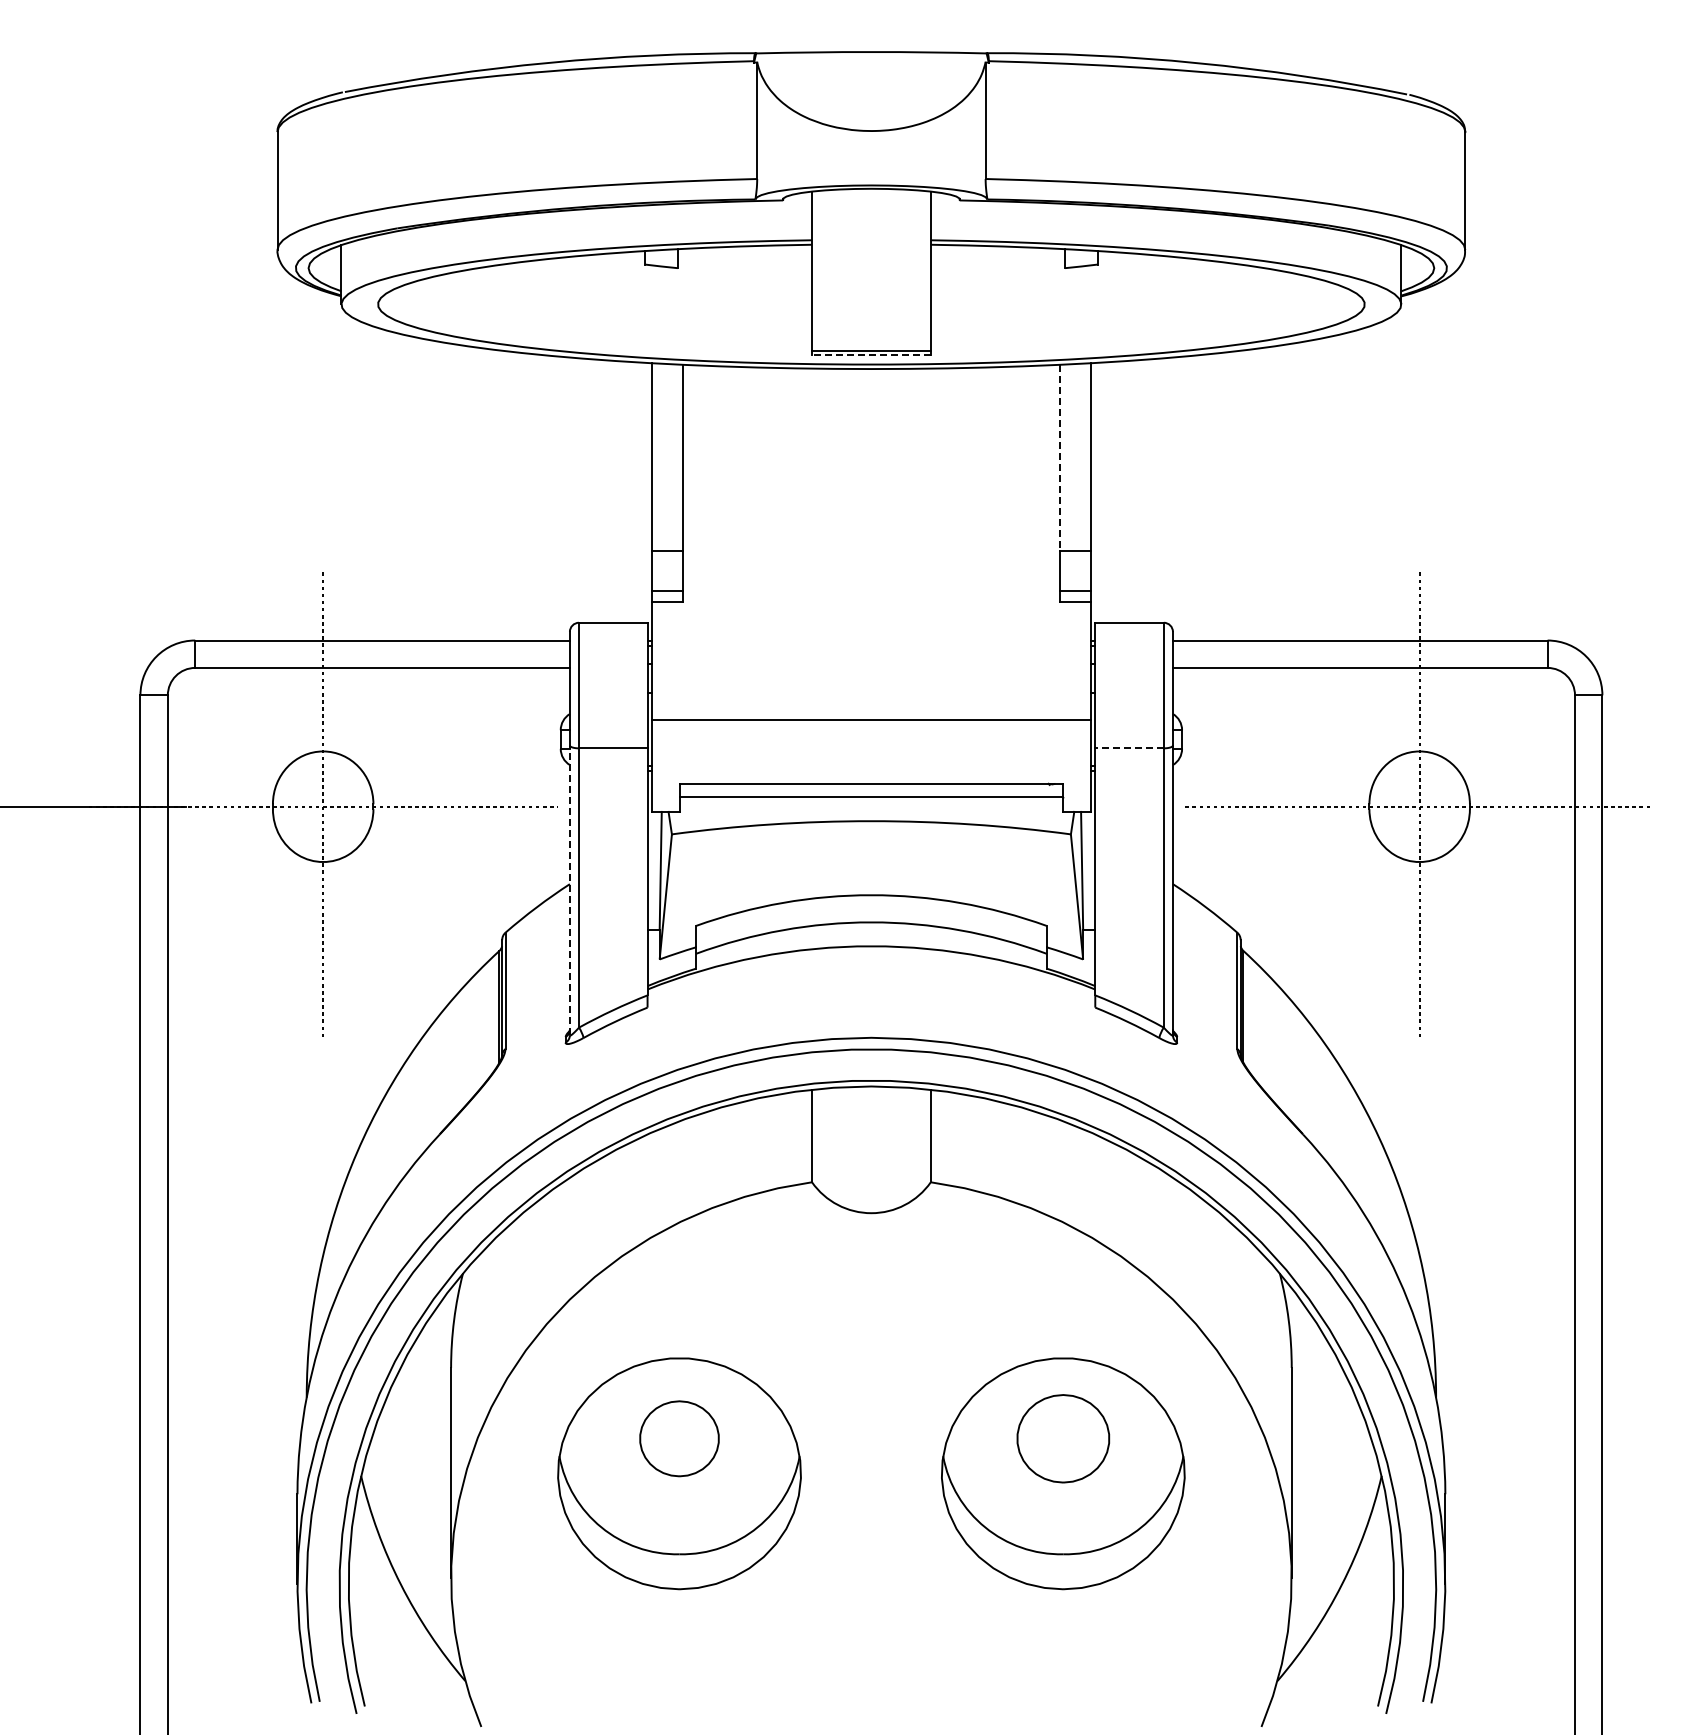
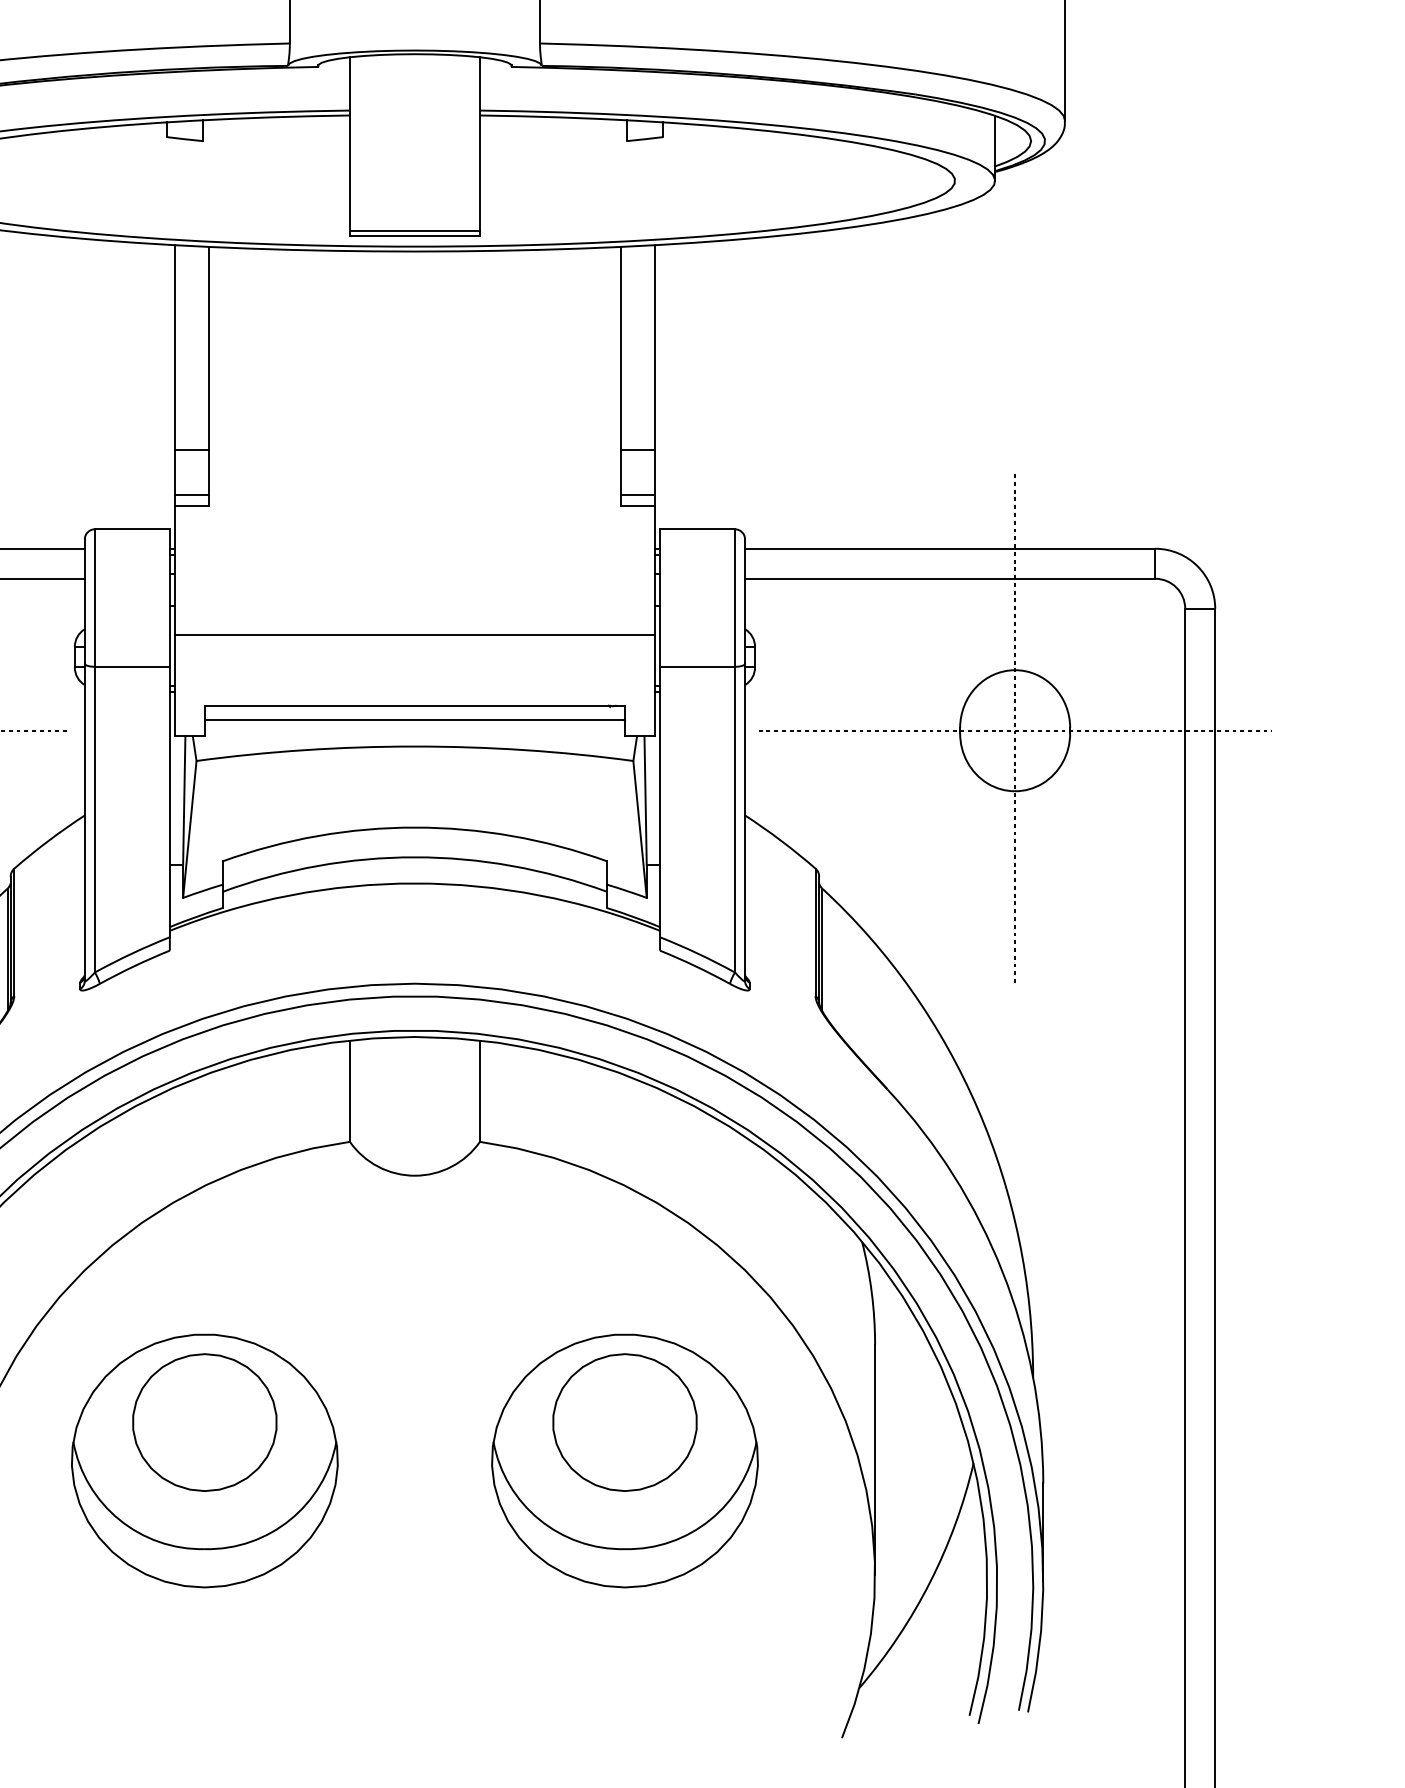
line: (870, 355) -> (413, 236), dashed -> solid
line: (1059, 457) -> (620, 348), dashed -> solid
line: (1129, 748) -> (697, 666), dashed -> solid
line: (569, 890) -> (84, 822), dashed -> solid
part: (679, 1438) -> (204, 1422), size x1.67
part: (1063, 1438) -> (625, 1422), size x1.43

